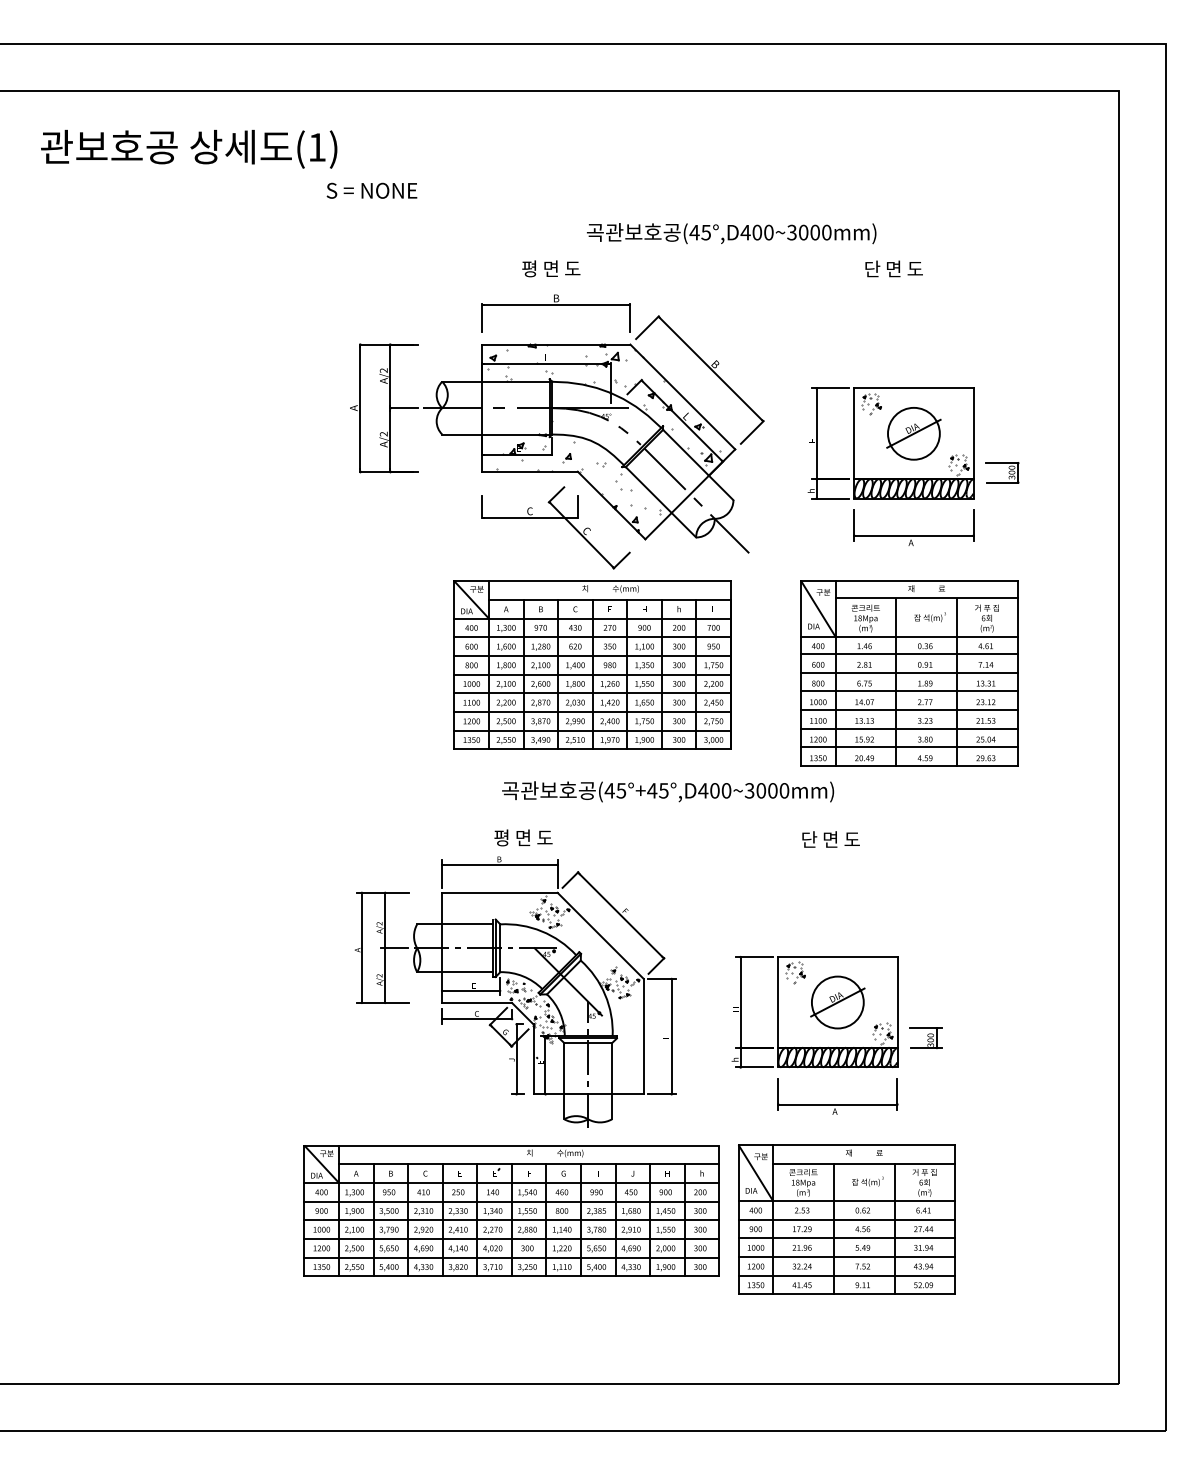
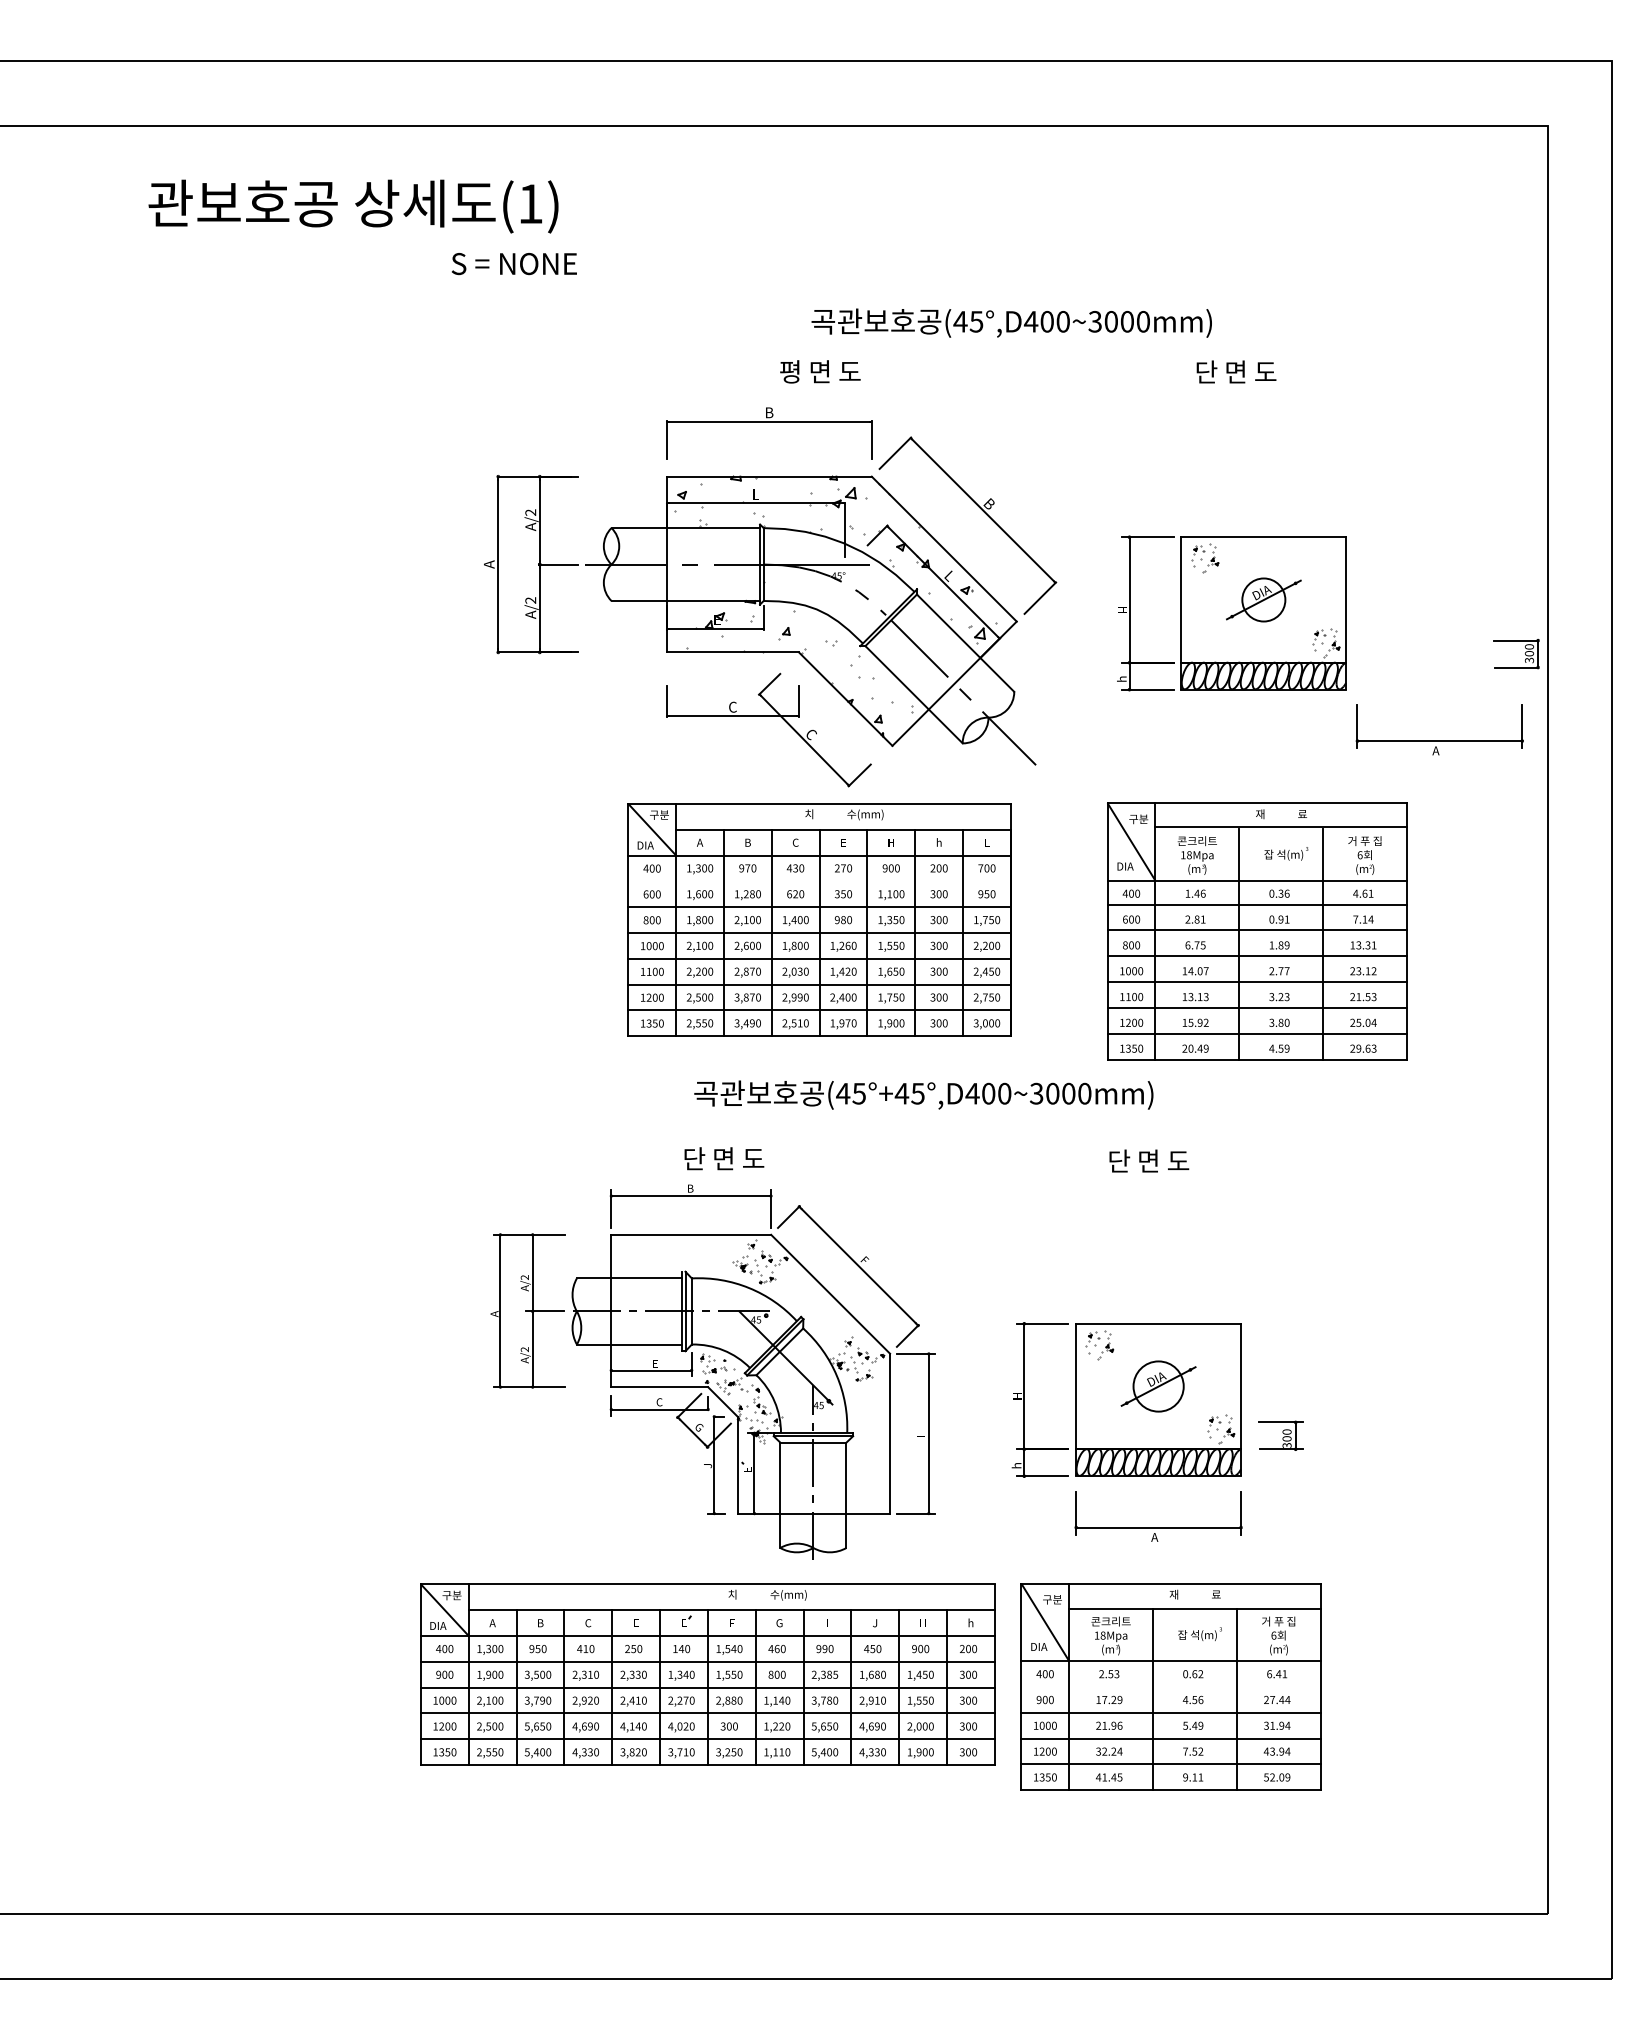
text: (189, 149) -> (353, 206), moved
text: (551, 268) -> (820, 371), moved
circle: (913, 433) -> (1263, 599), size x0.6
part: (1009, 473) -> (1525, 654), moved
part: (913, 535) -> (1439, 740), moved
line: (592, 637) -> (819, 881), removed
text: (502, 837) -> (694, 1158), 평 면 도 -> 단 면 도
circle: (837, 1002) -> (1158, 1386), size x0.7
line: (846, 1219) -> (1170, 1686), removed

